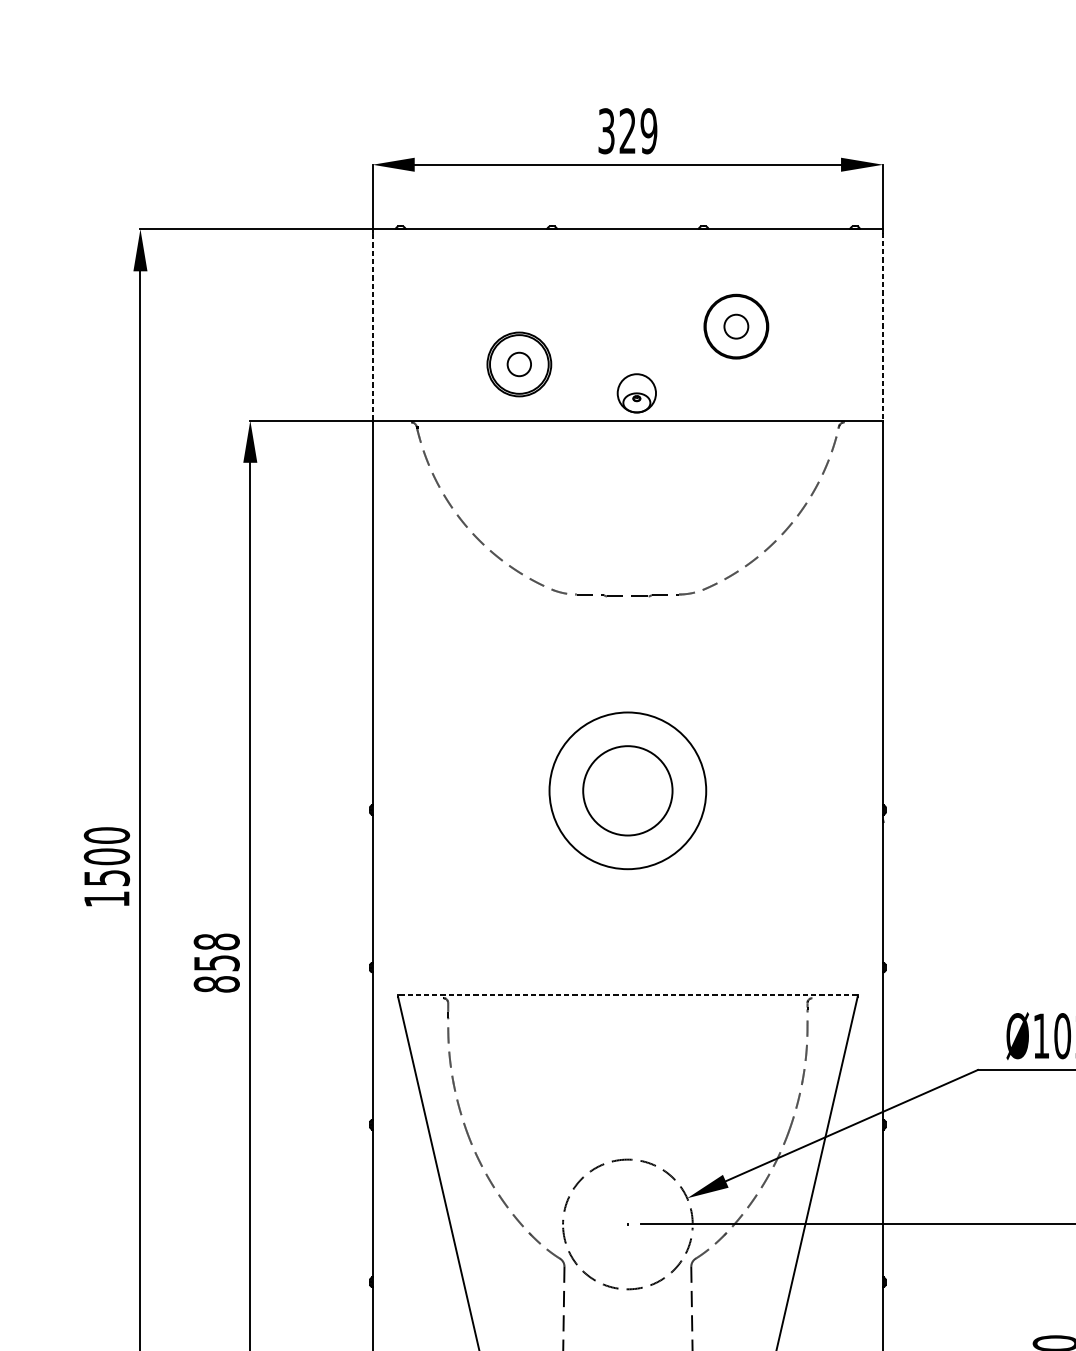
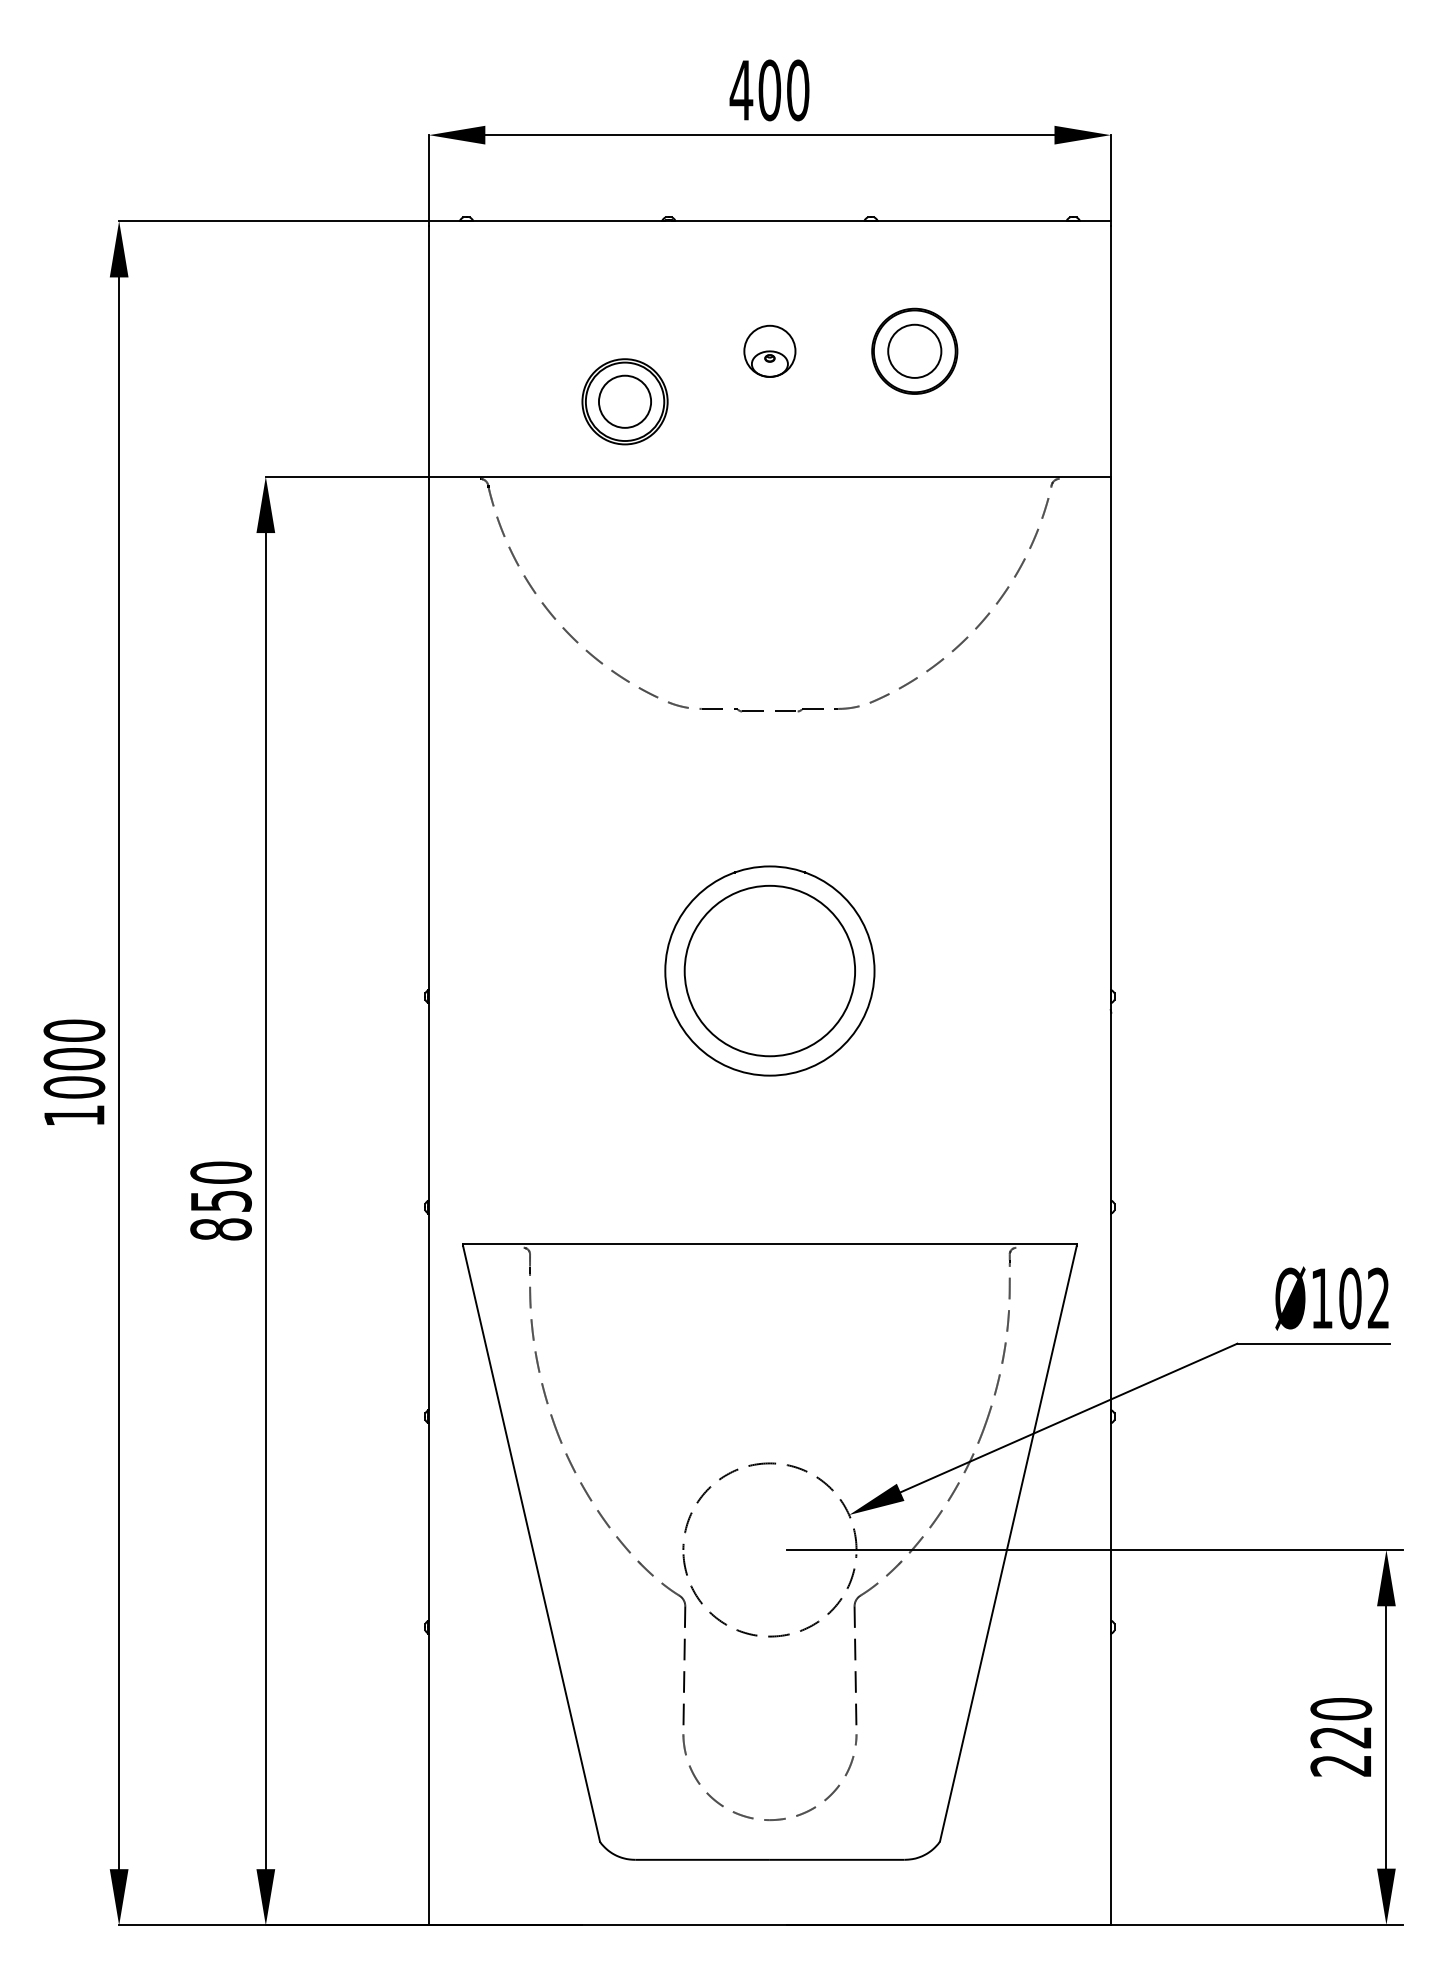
text: (627, 131) -> (769, 90), 329 -> 400
line: (372, 326) -> (429, 350), dashed -> solid
circle: (736, 326) -> (914, 350), size x1.67
line: (882, 326) -> (1110, 351), dashed -> solid
circle: (518, 364) -> (624, 401), size x1.67
part: (636, 392) -> (769, 350), moved
circle: (627, 790) -> (769, 970), size x1.43
text: (107, 878) -> (74, 1087), 1500 -> 1000
text: (216, 941) -> (220, 1172), 858 -> 850
line: (627, 994) -> (769, 1243), dashed -> solid

